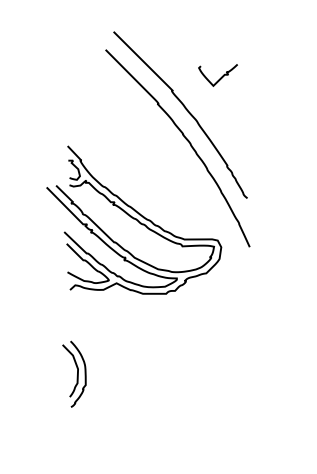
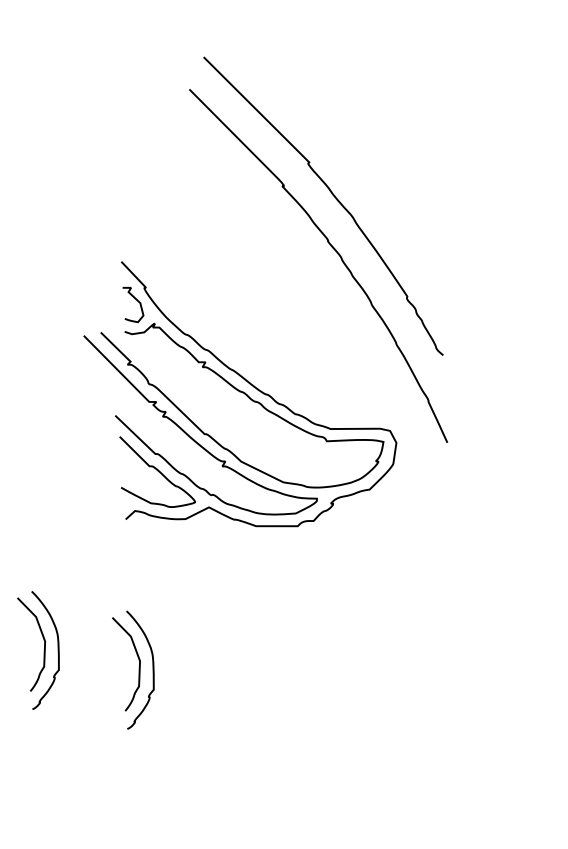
curve: (220, 77) -> (394, 138), removed
part: (21, 362) -> (38, 649), added

